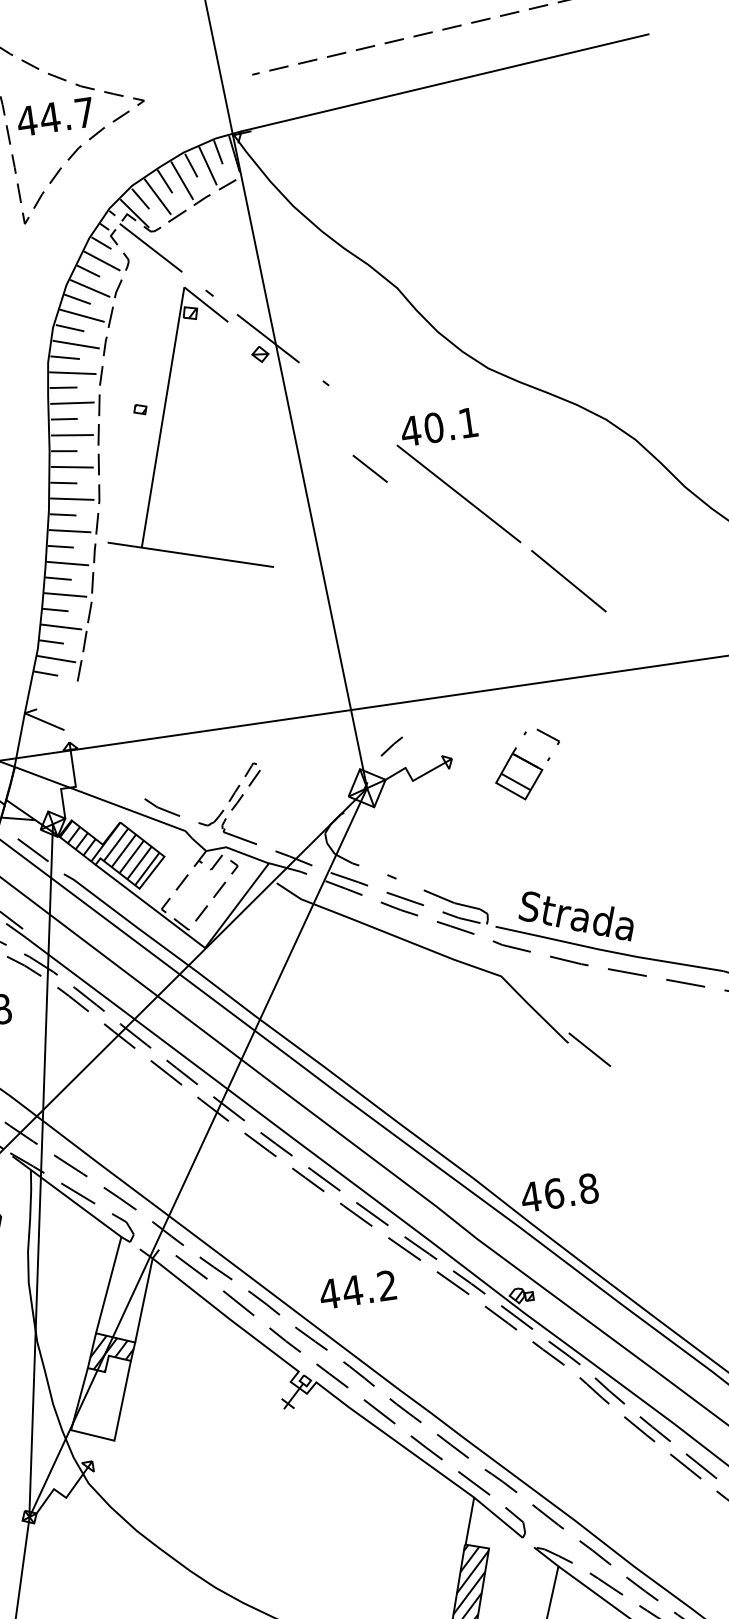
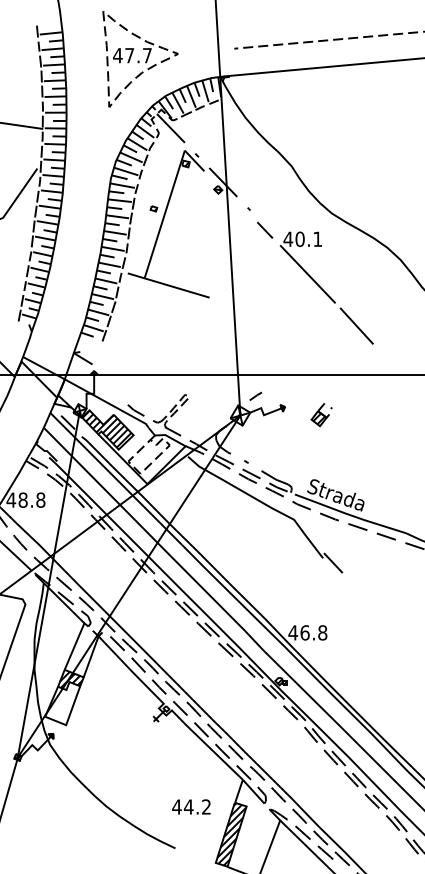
text: (49, 117) -> (129, 55), 44.7 -> 47.7
line: (370, 467) -> (265, 229), moved
part: (525, 765) -> (321, 415), size x0.62
text: (357, 1288) -> (191, 806), moved

